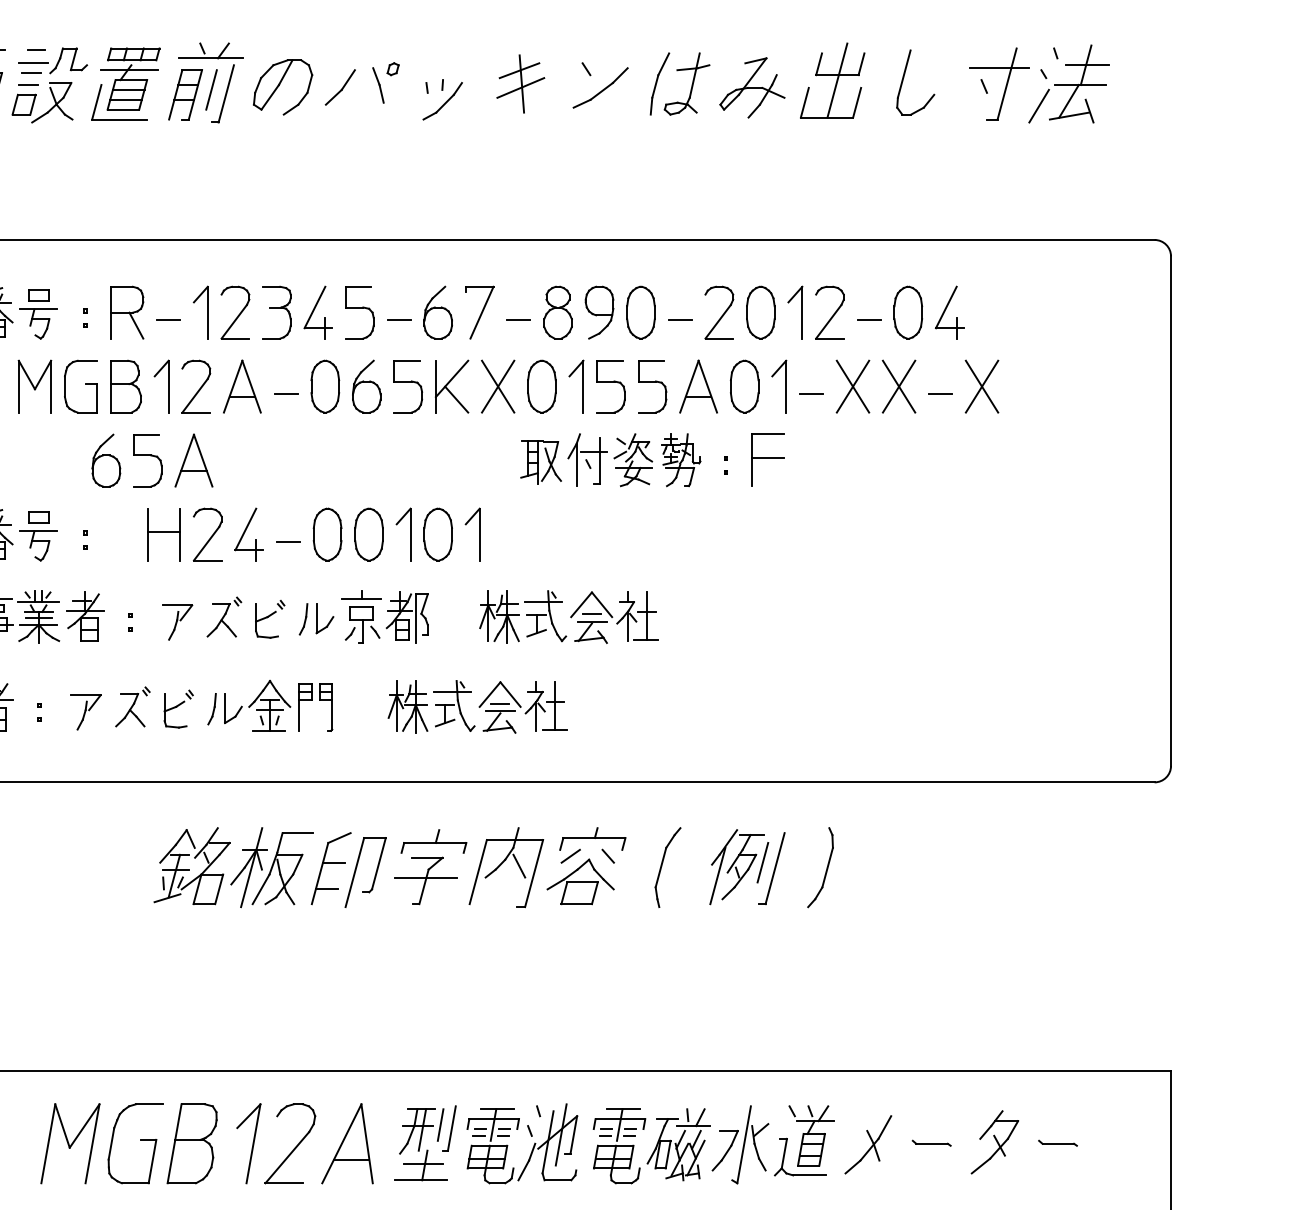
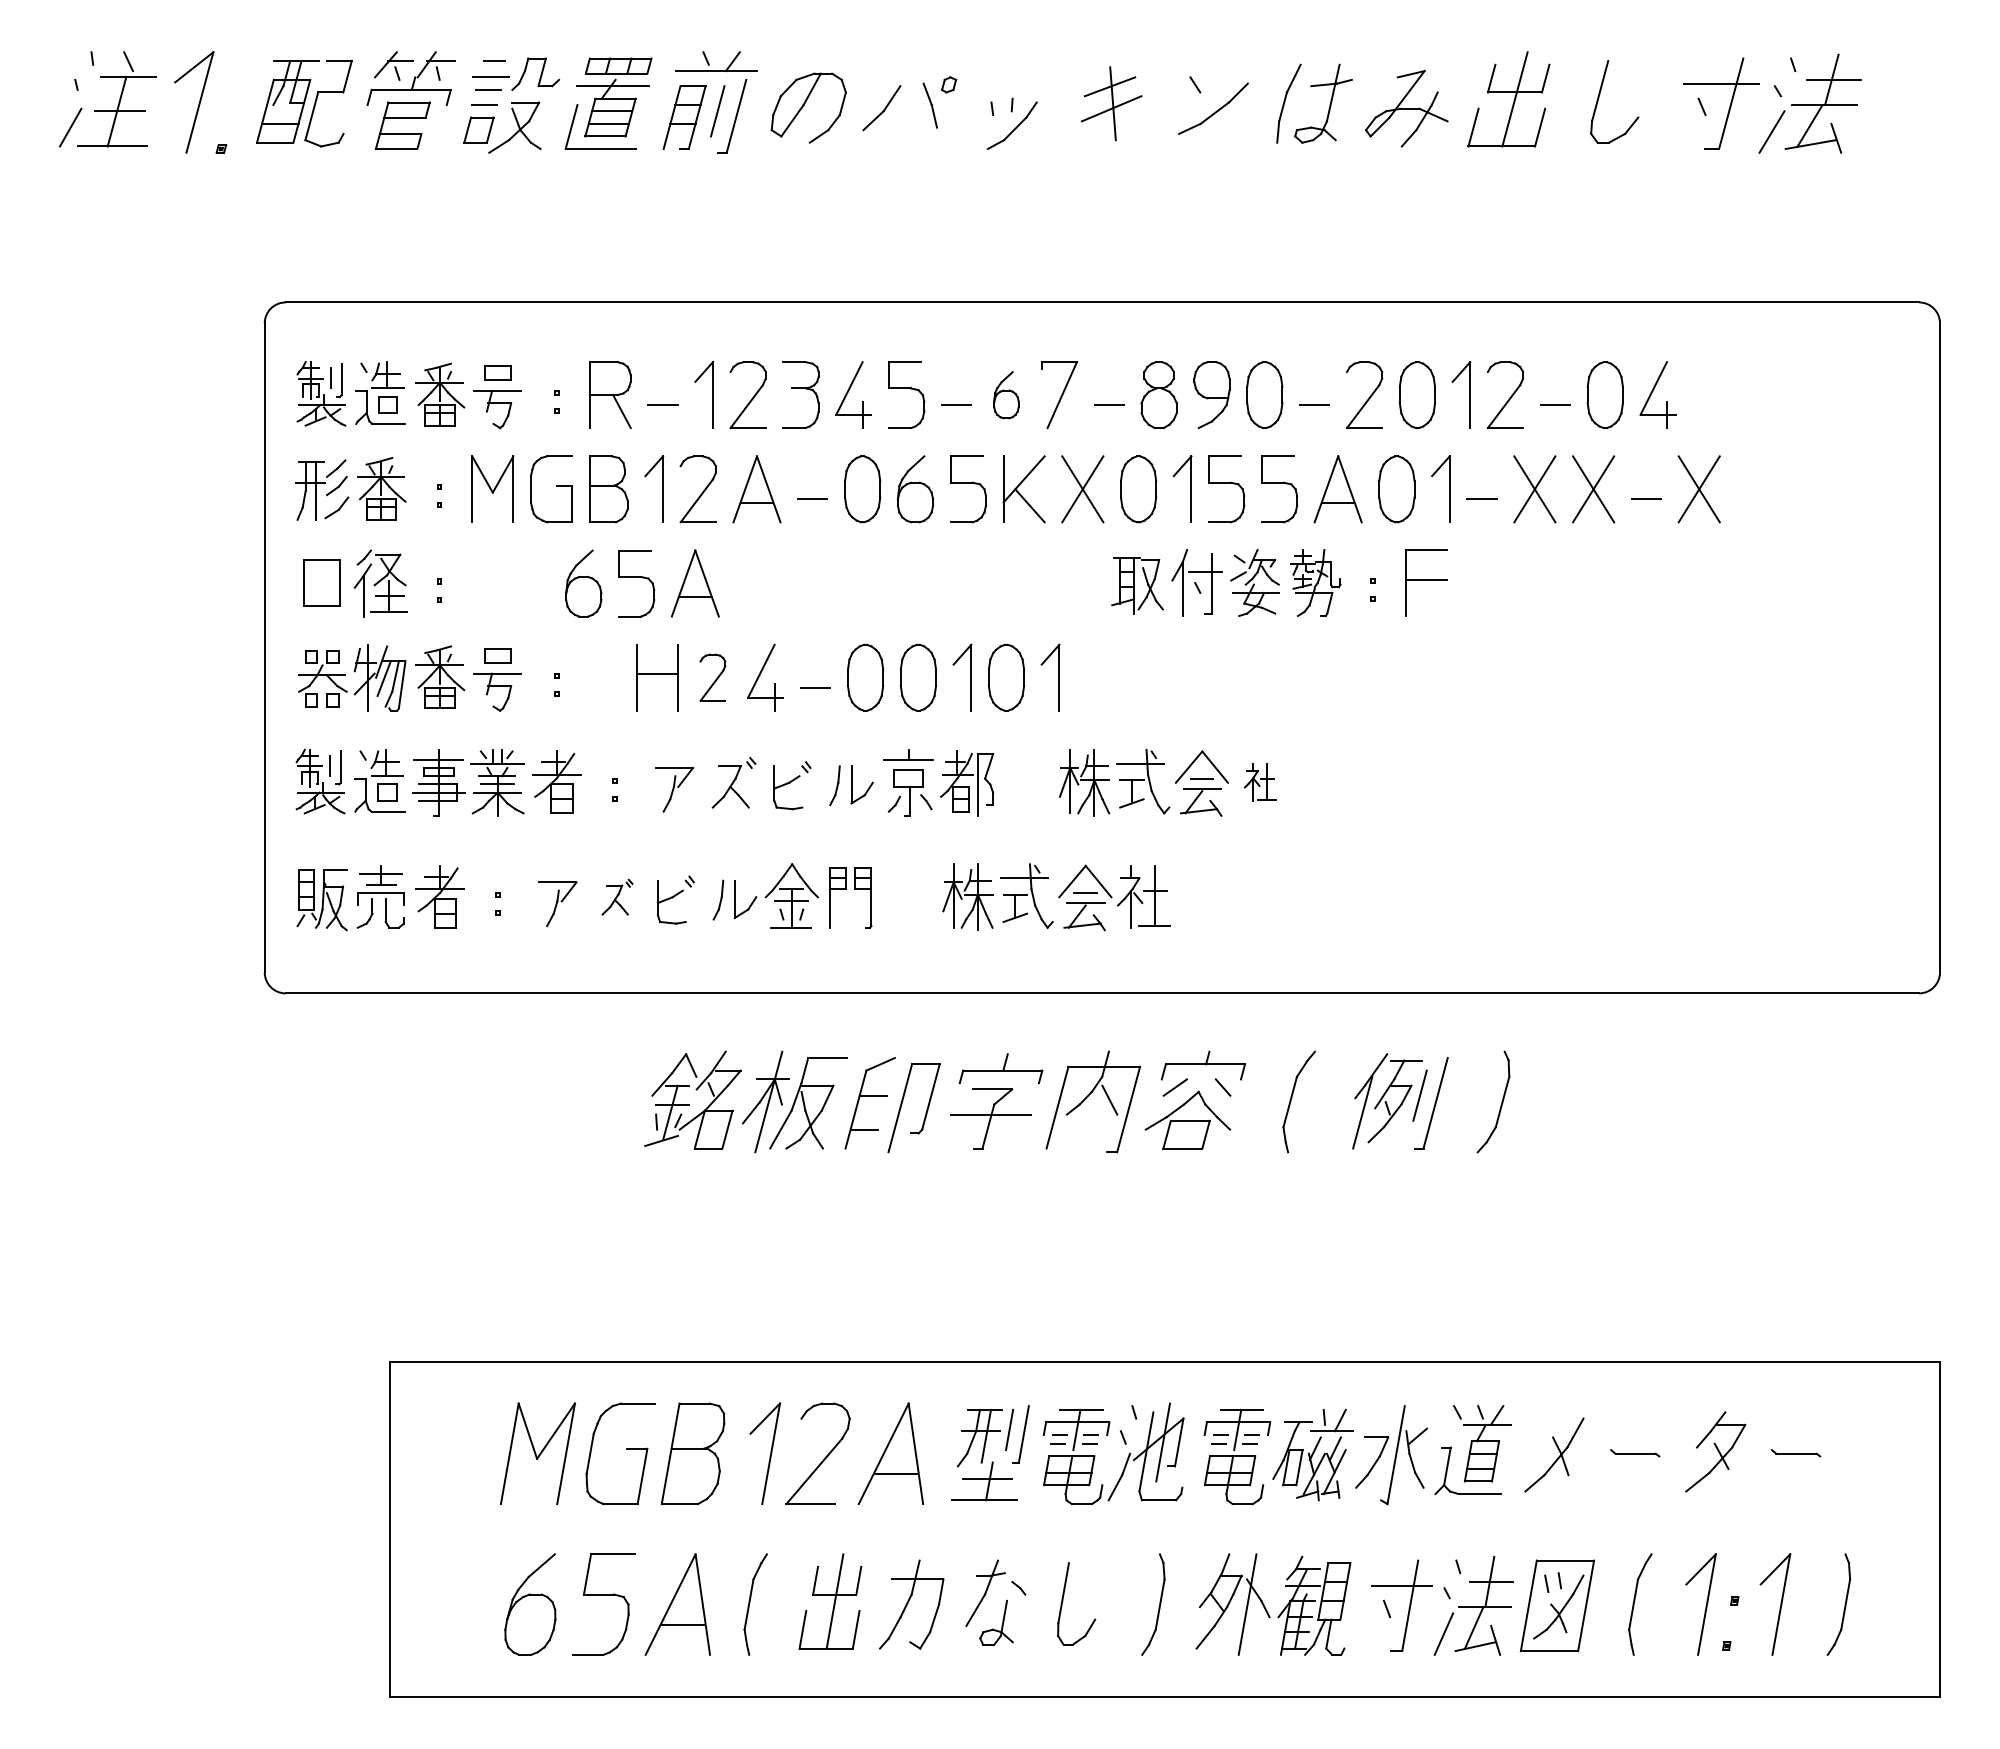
part: (438, 313) -> (1006, 395), size x0.7
part: (207, 534) -> (712, 677), size x0.7
part: (637, 616) -> (1260, 781), size x0.6
part: (132, 706) -> (617, 896), size x0.7

